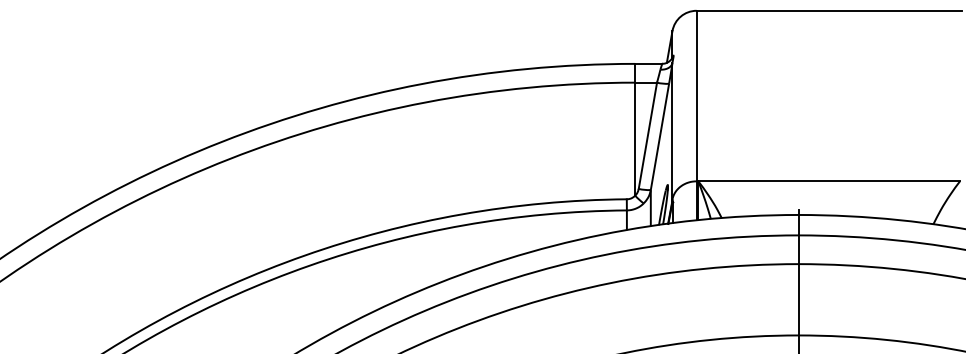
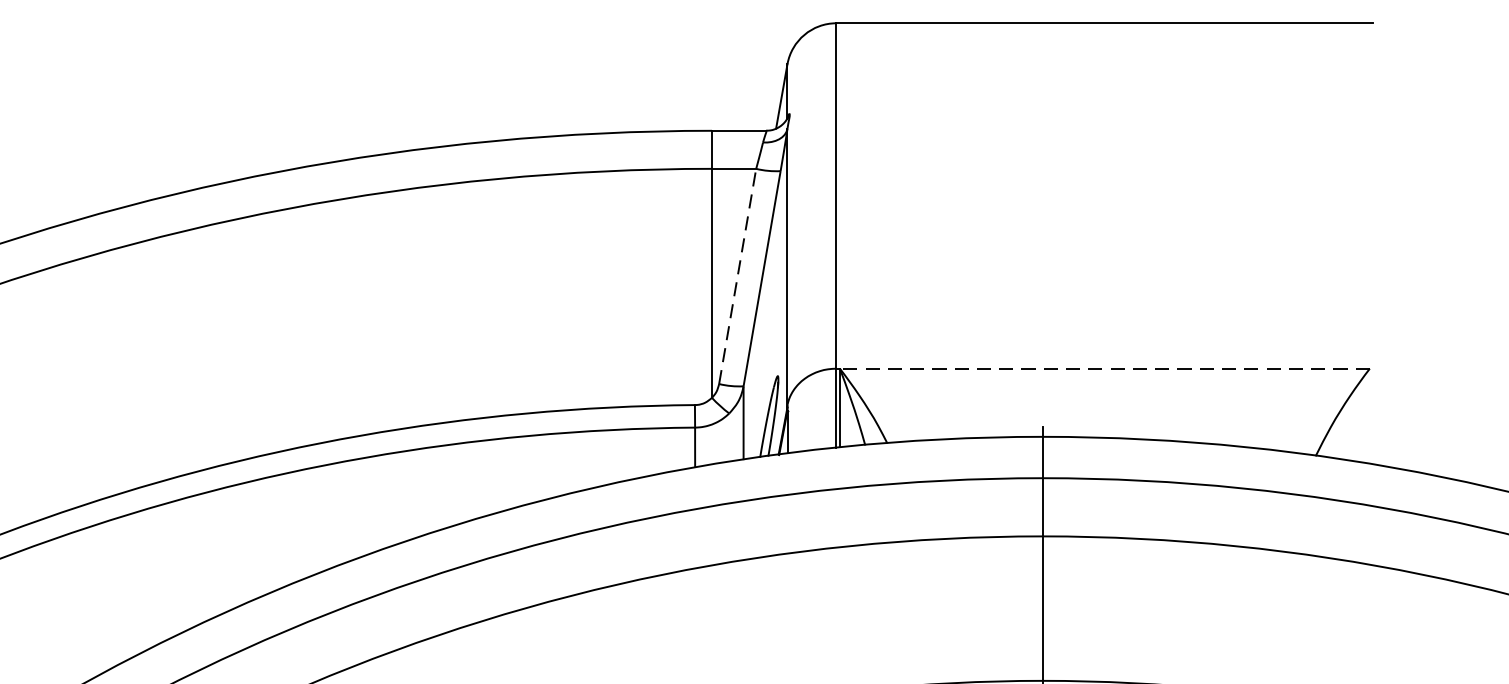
line: (647, 135) -> (736, 275), solid -> dashed
line: (829, 181) -> (1105, 369), solid -> dashed

